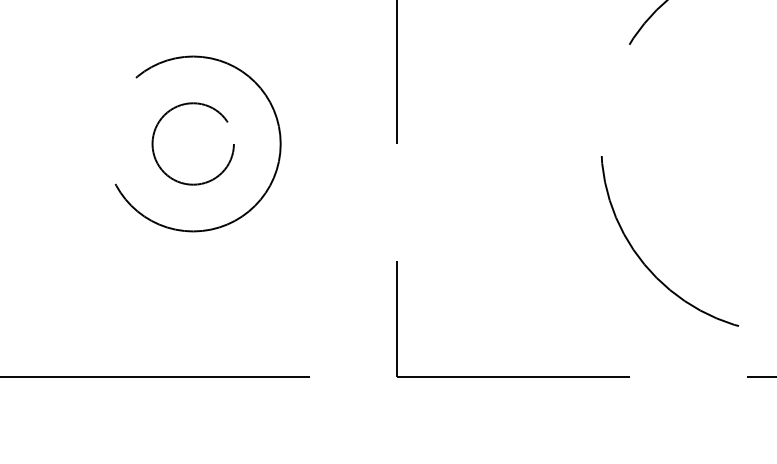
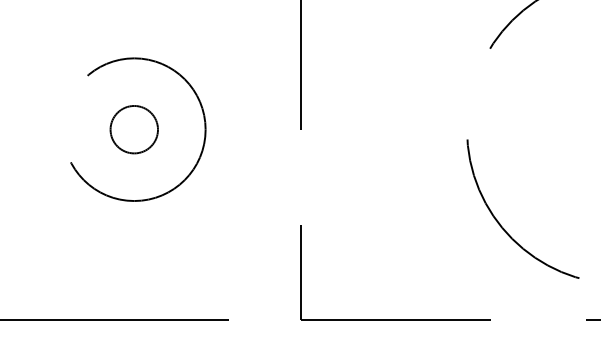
circle: (193, 143) -> (134, 129), size x0.71

